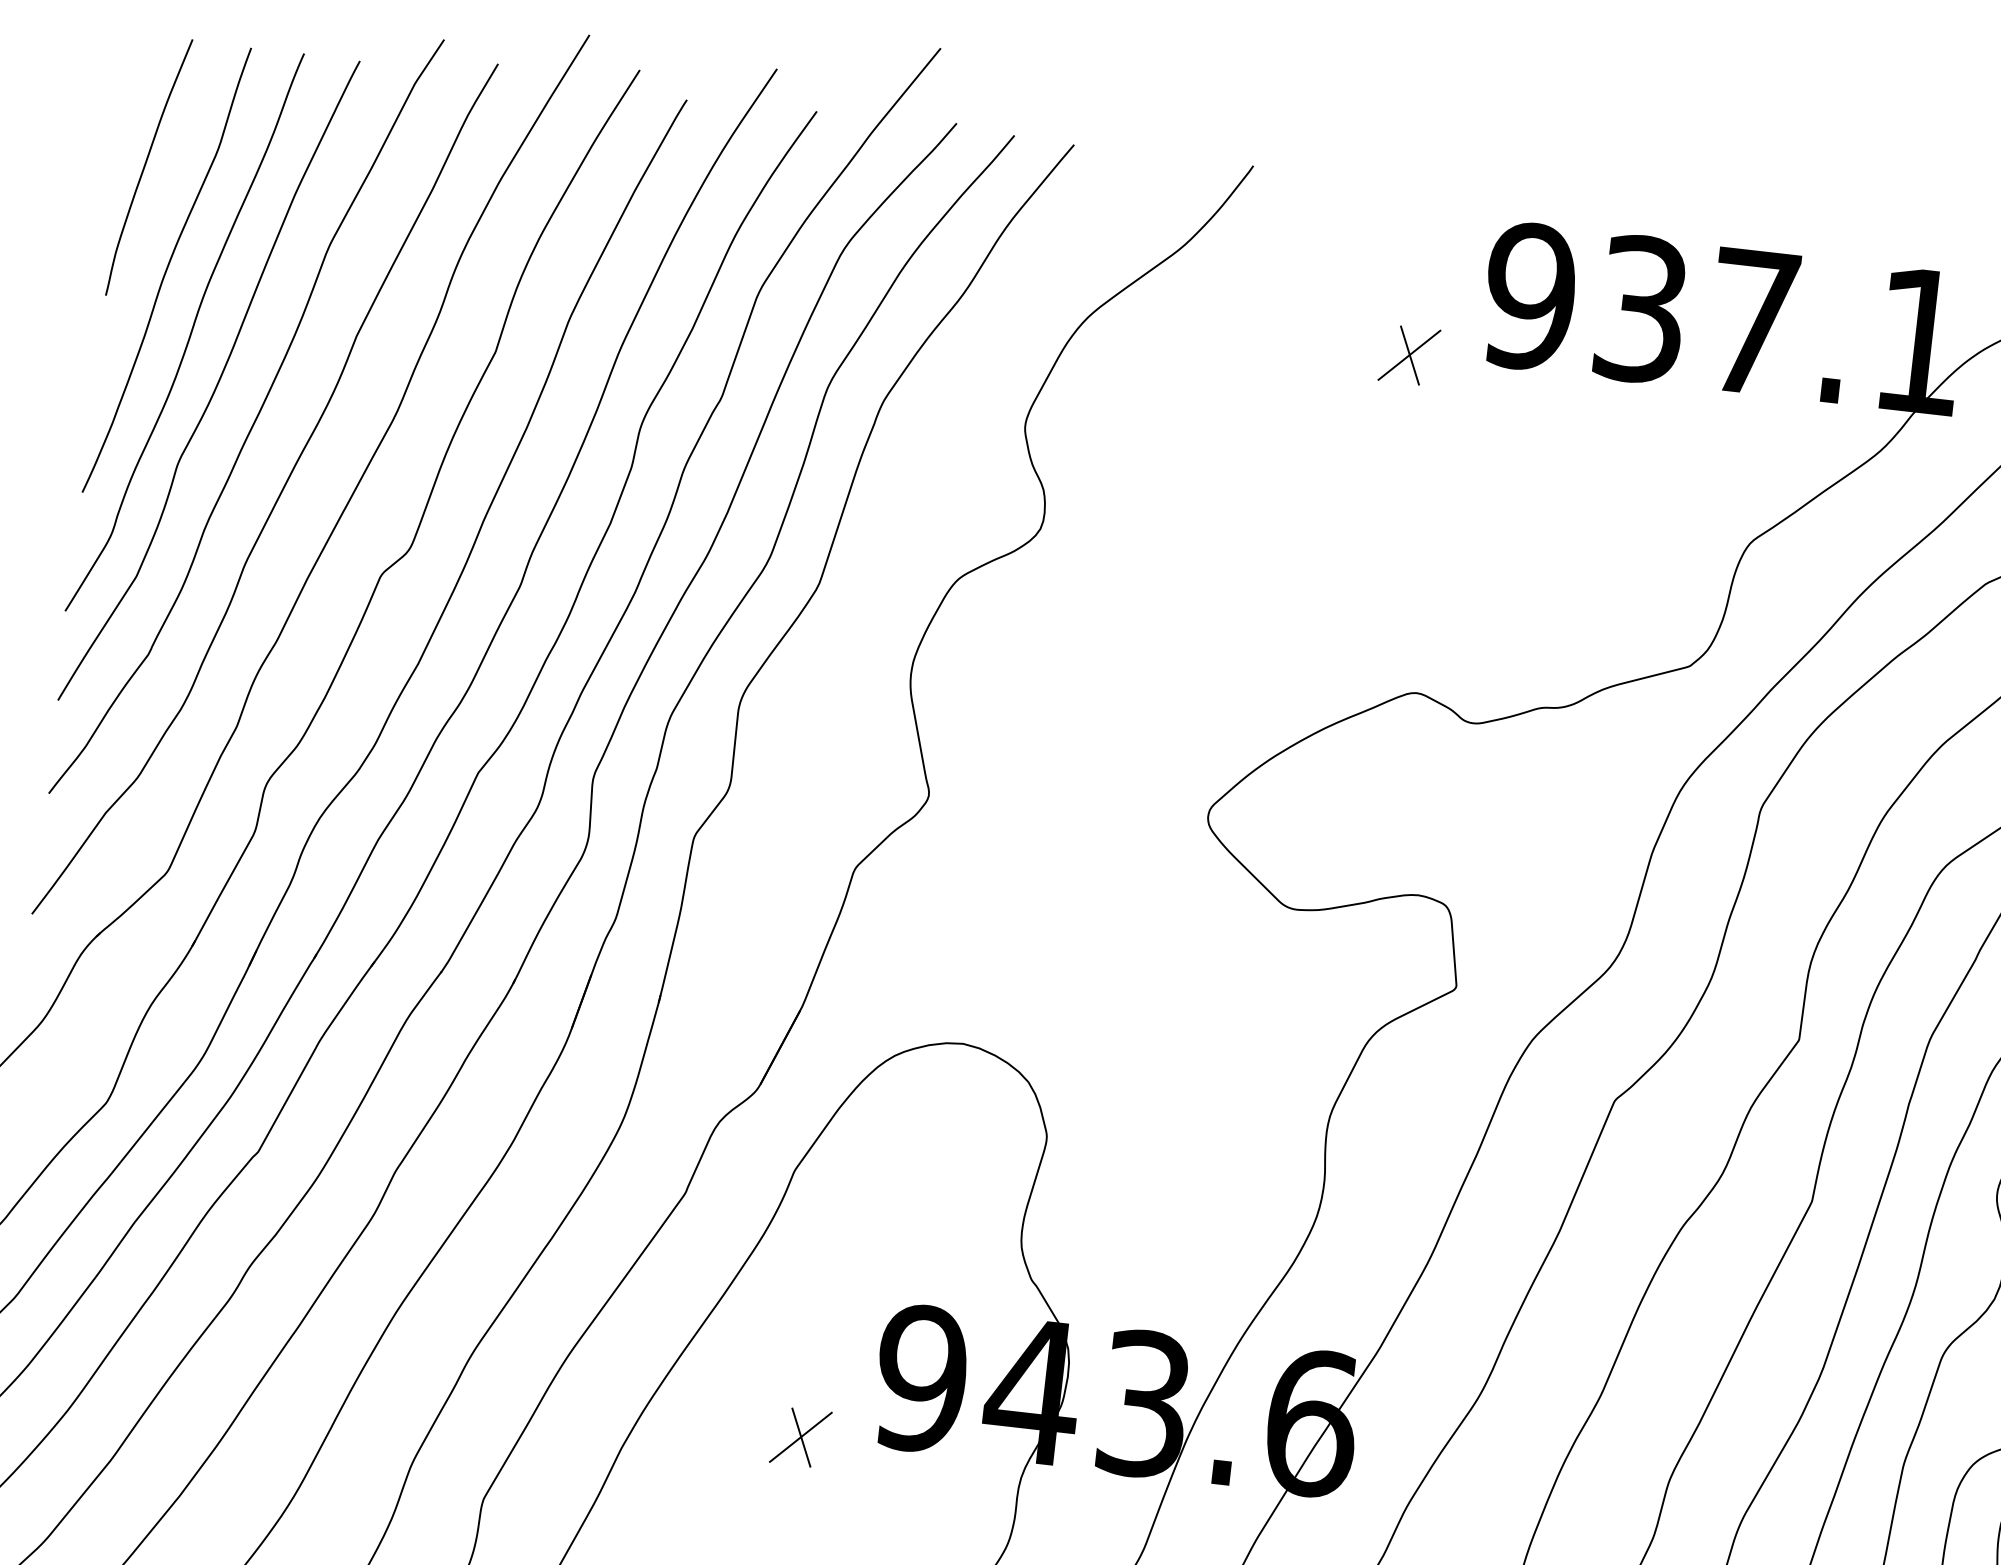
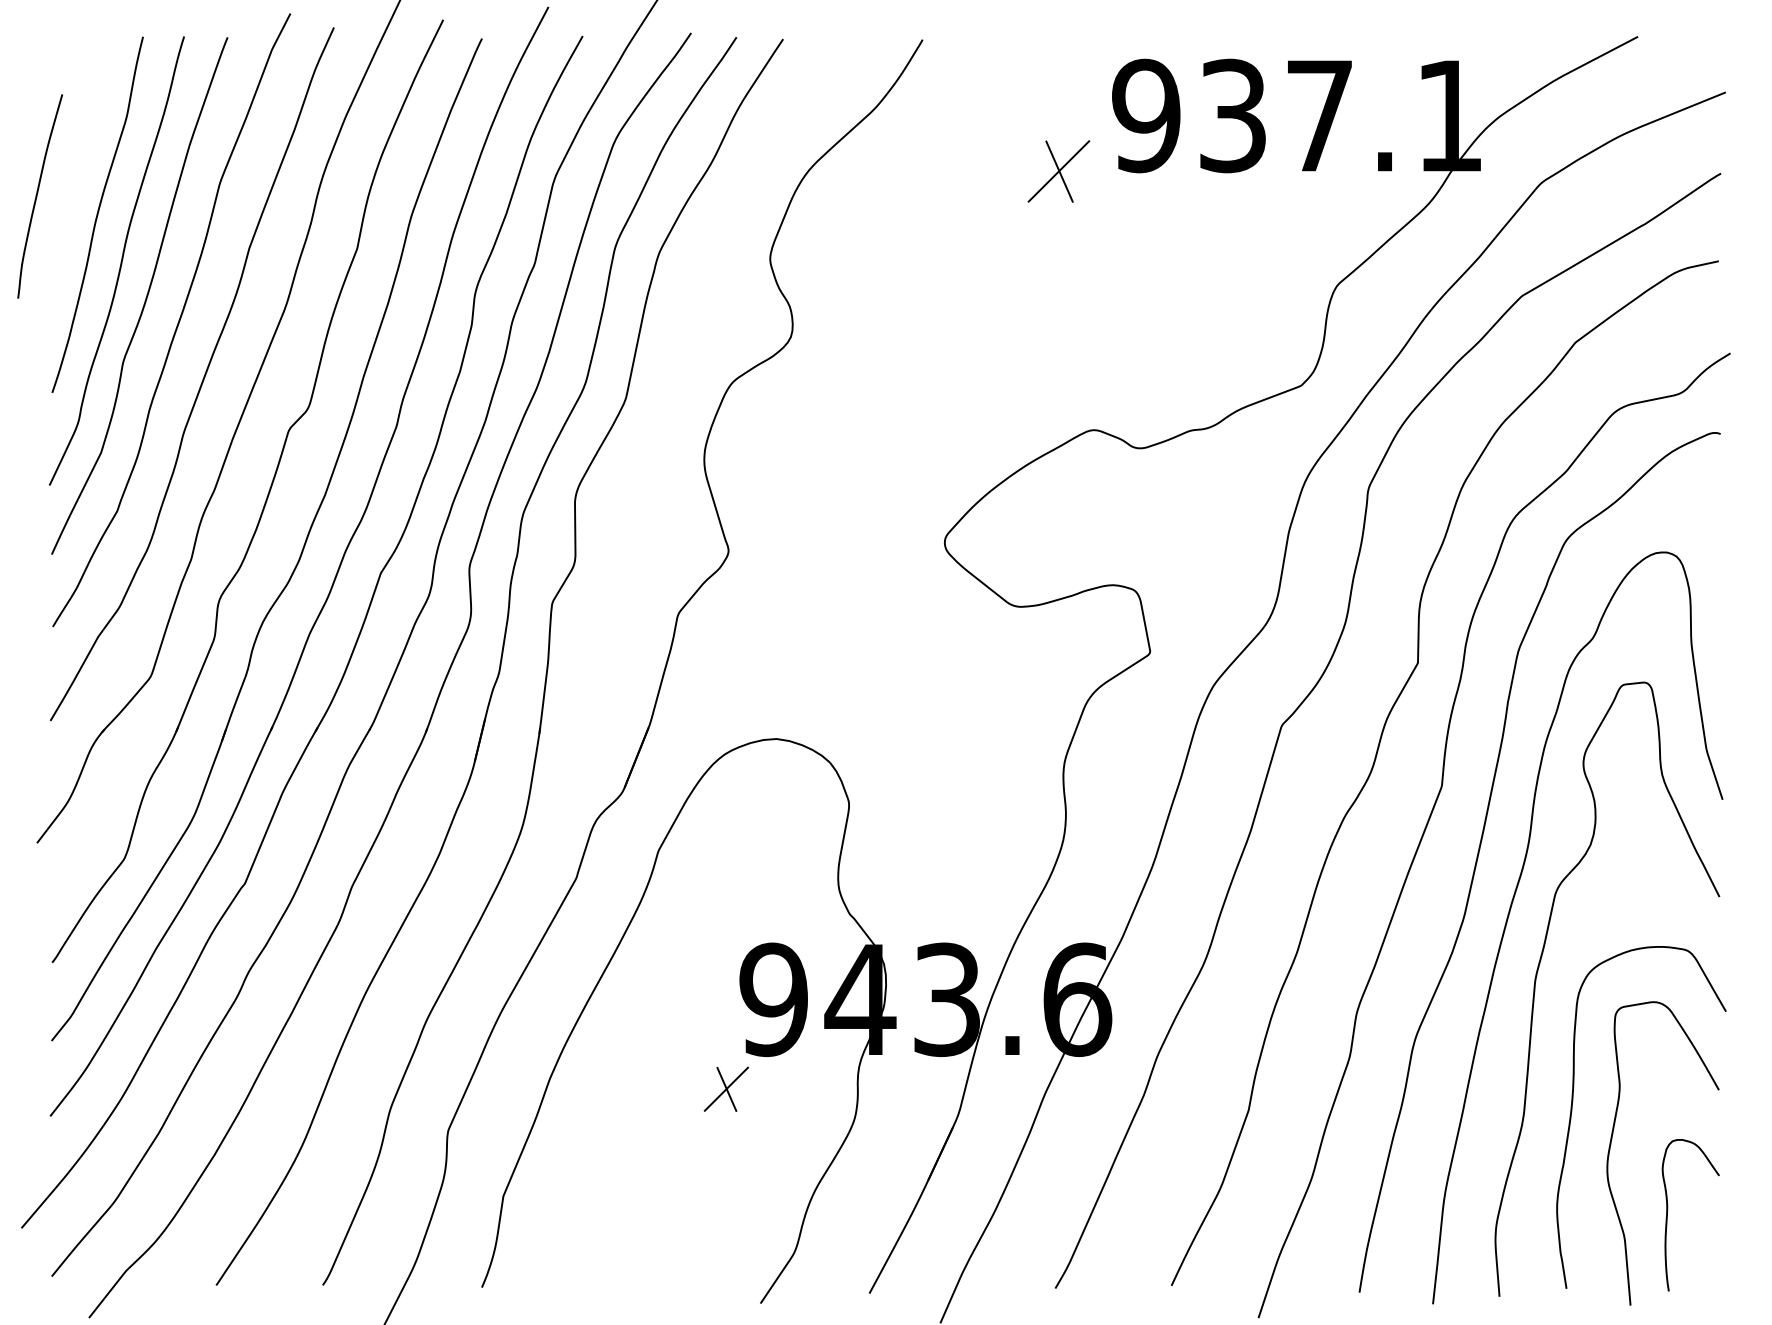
curve: (145, 167) -> (37, 196), moved
part: (1408, 355) -> (1058, 171), size x1.4
part: (801, 1436) -> (726, 1088), moved

